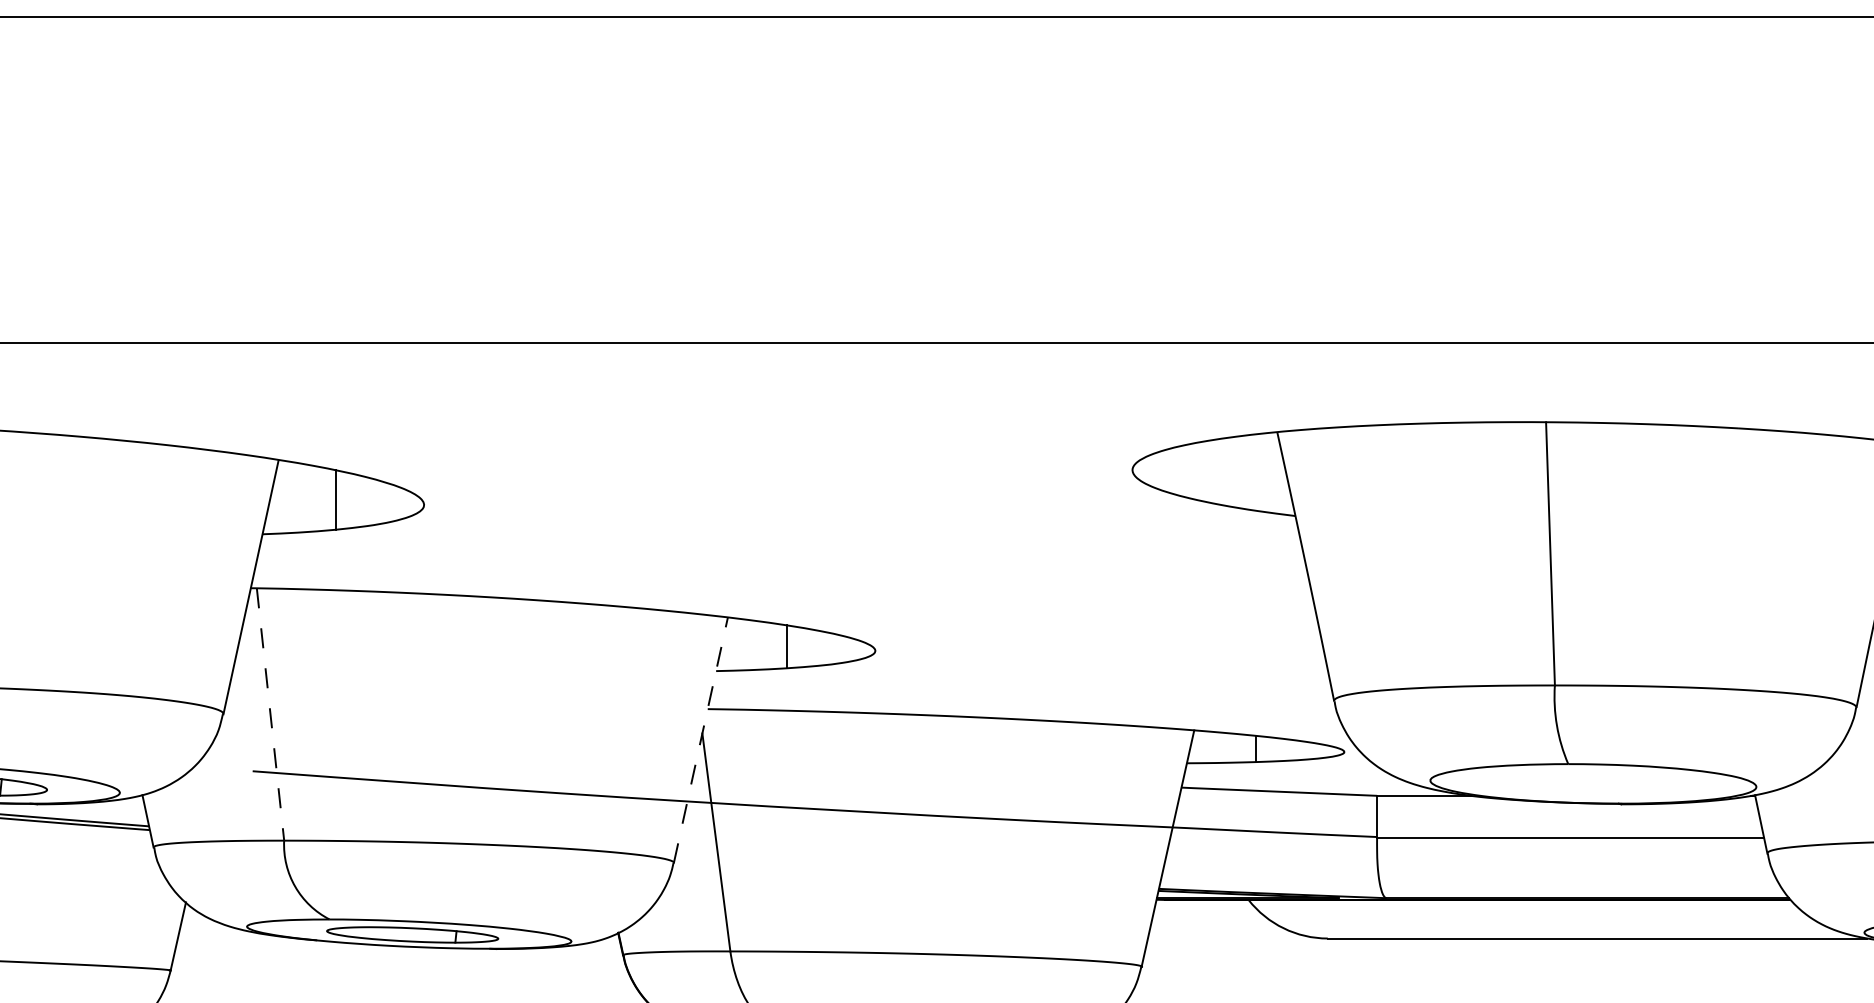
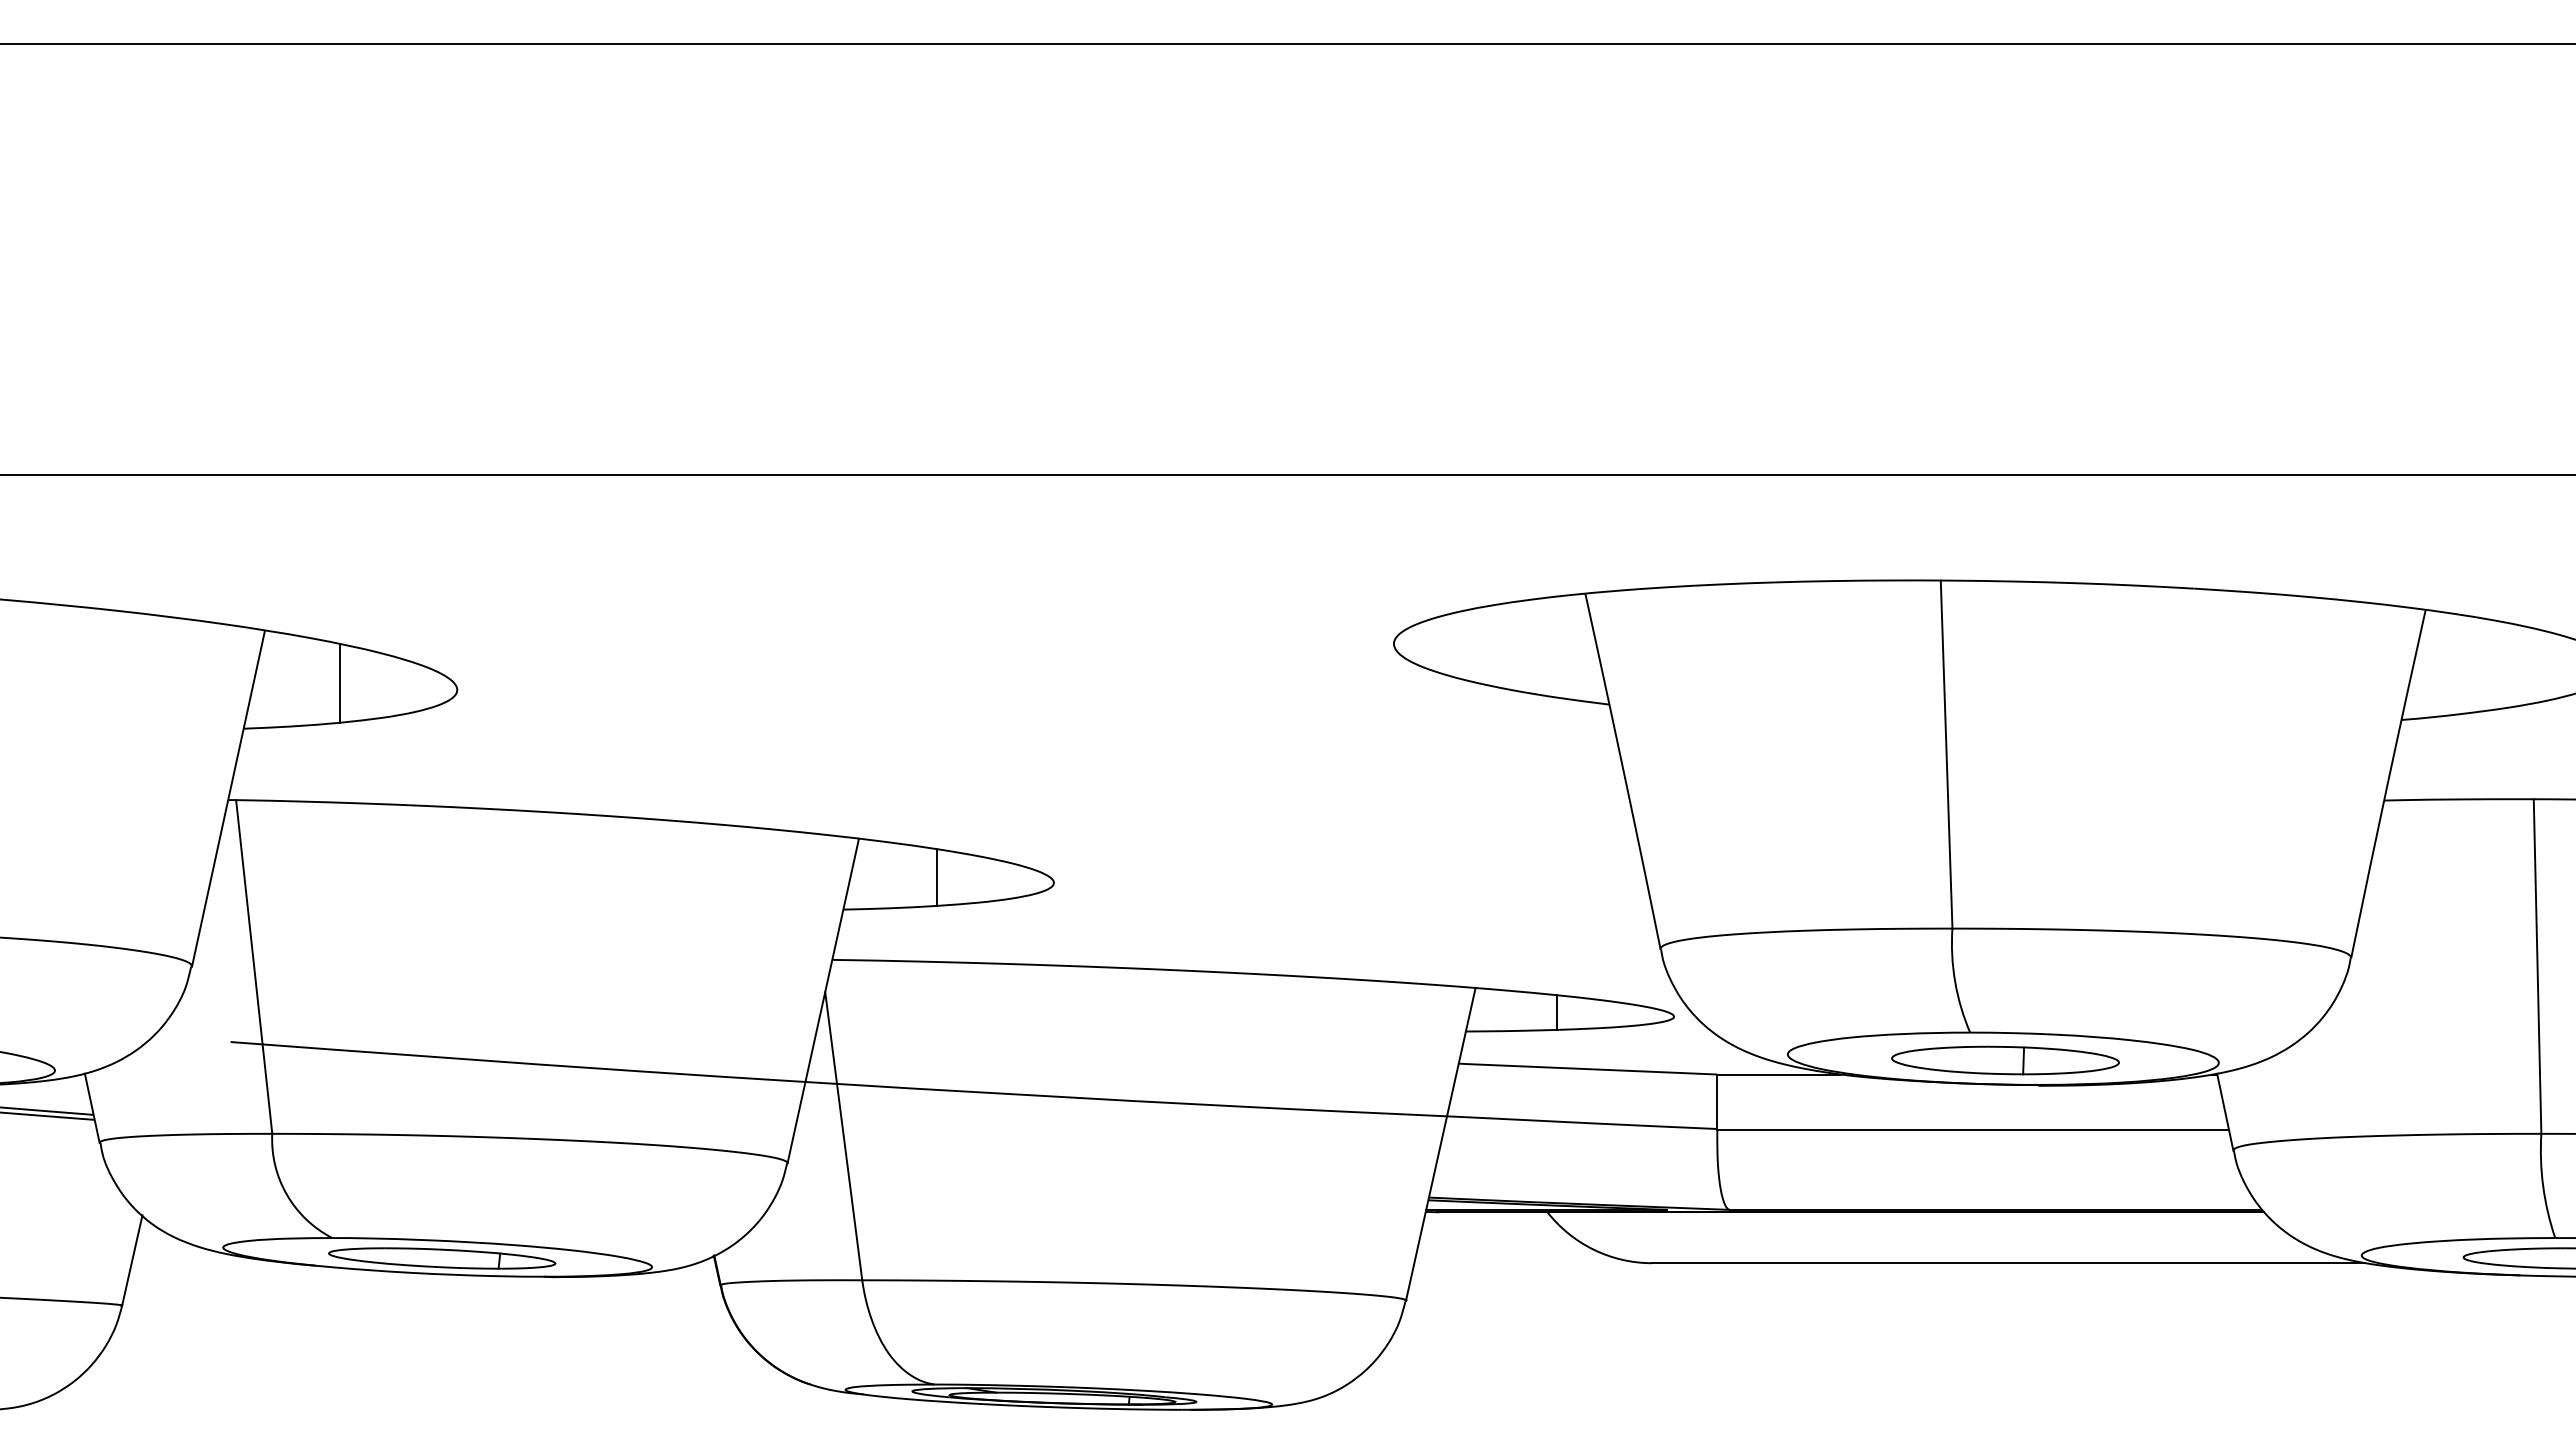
line: (270, 714) -> (254, 966), dashed -> solid
line: (701, 739) -> (823, 1000), dashed -> solid
part: (1595, 785) -> (2005, 1060), added

